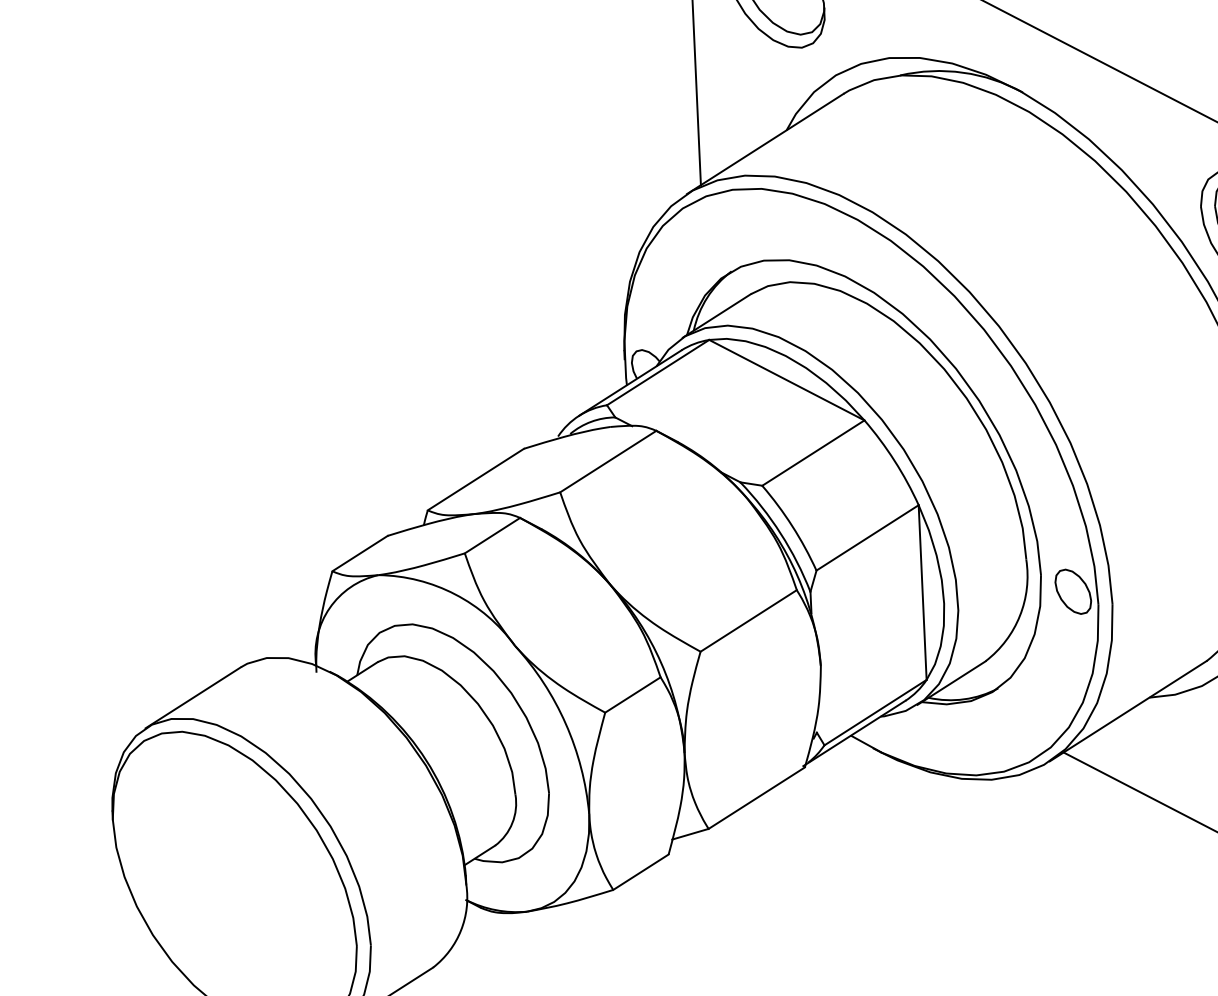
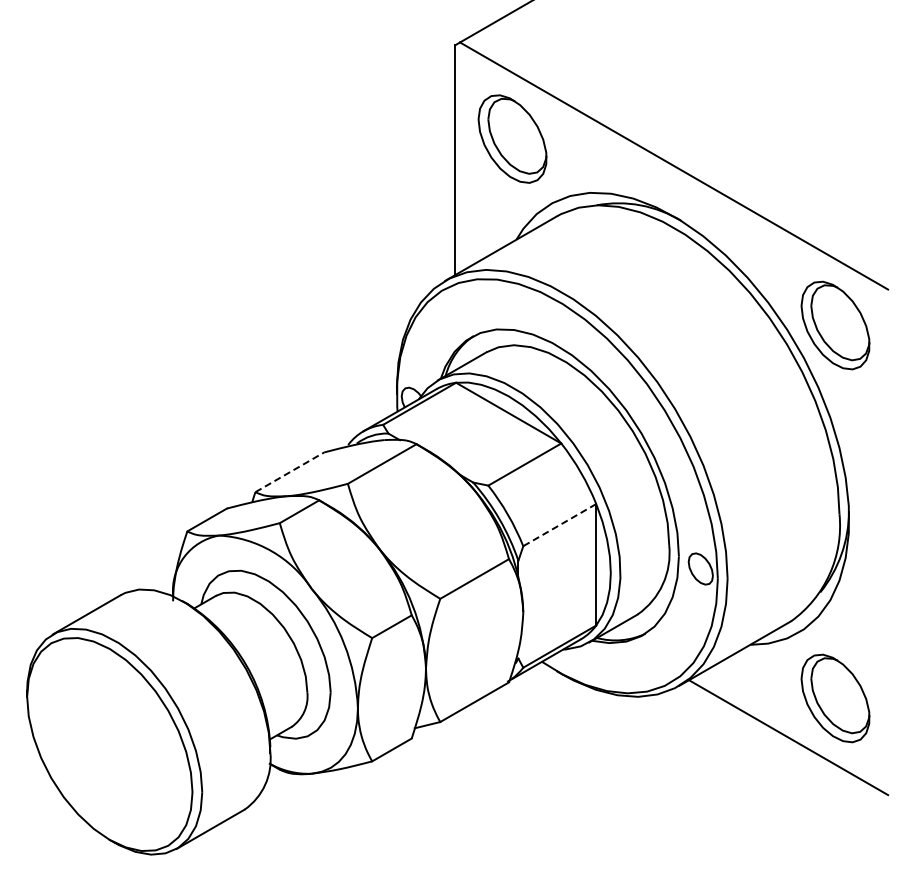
line: (475, 479) -> (289, 472), solid -> dashed
line: (867, 538) -> (559, 525), solid -> dashed

